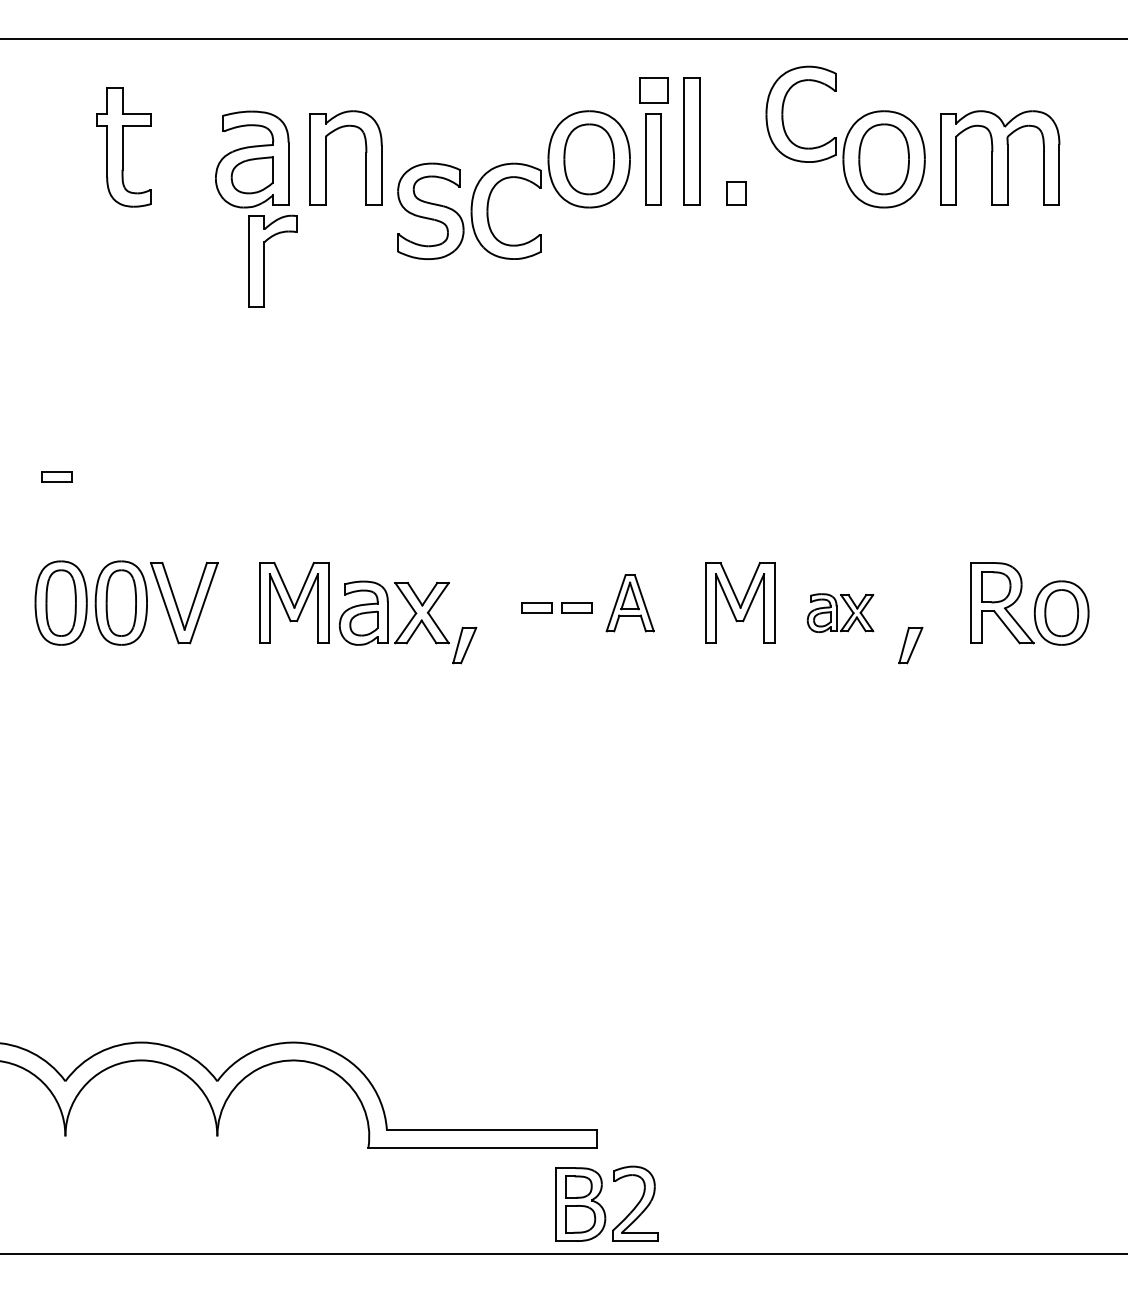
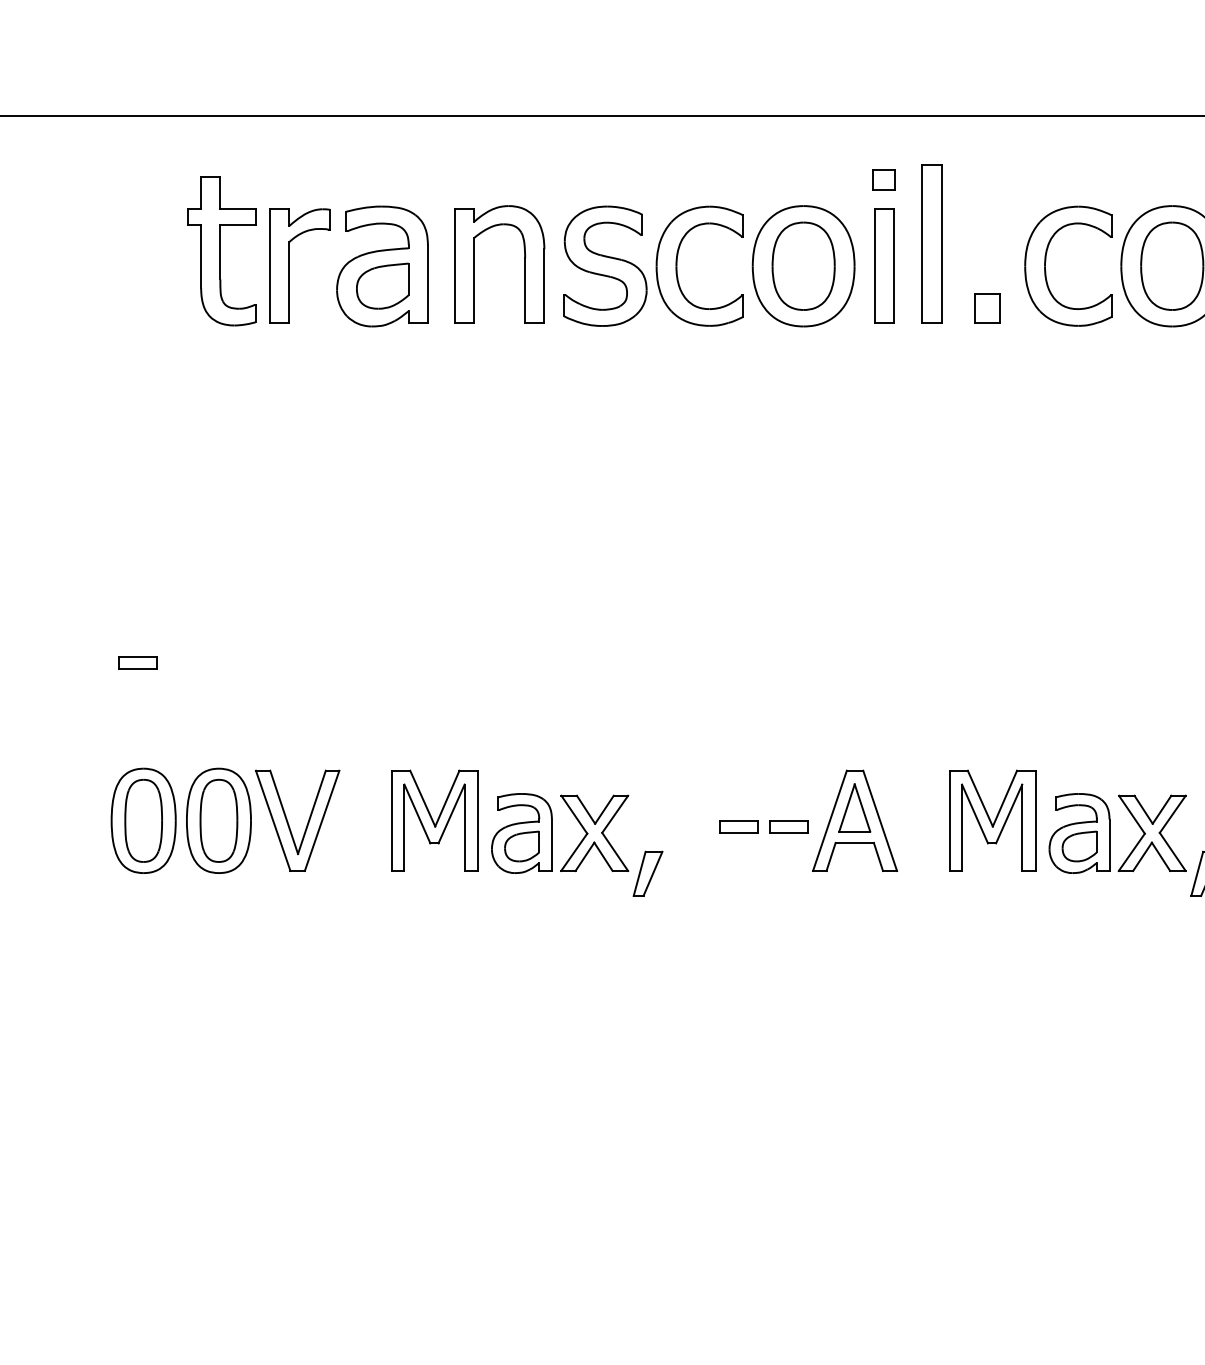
part: (653, 90) -> (883, 180), size x0.62
part: (783, 113) -> (1046, 265), moved
part: (469, 210) -> (654, 265), moved
part: (264, 260) -> (289, 265), moved
part: (629, 603) -> (853, 821), size x1.43
part: (840, 612) -> (1117, 832), size x1.67

